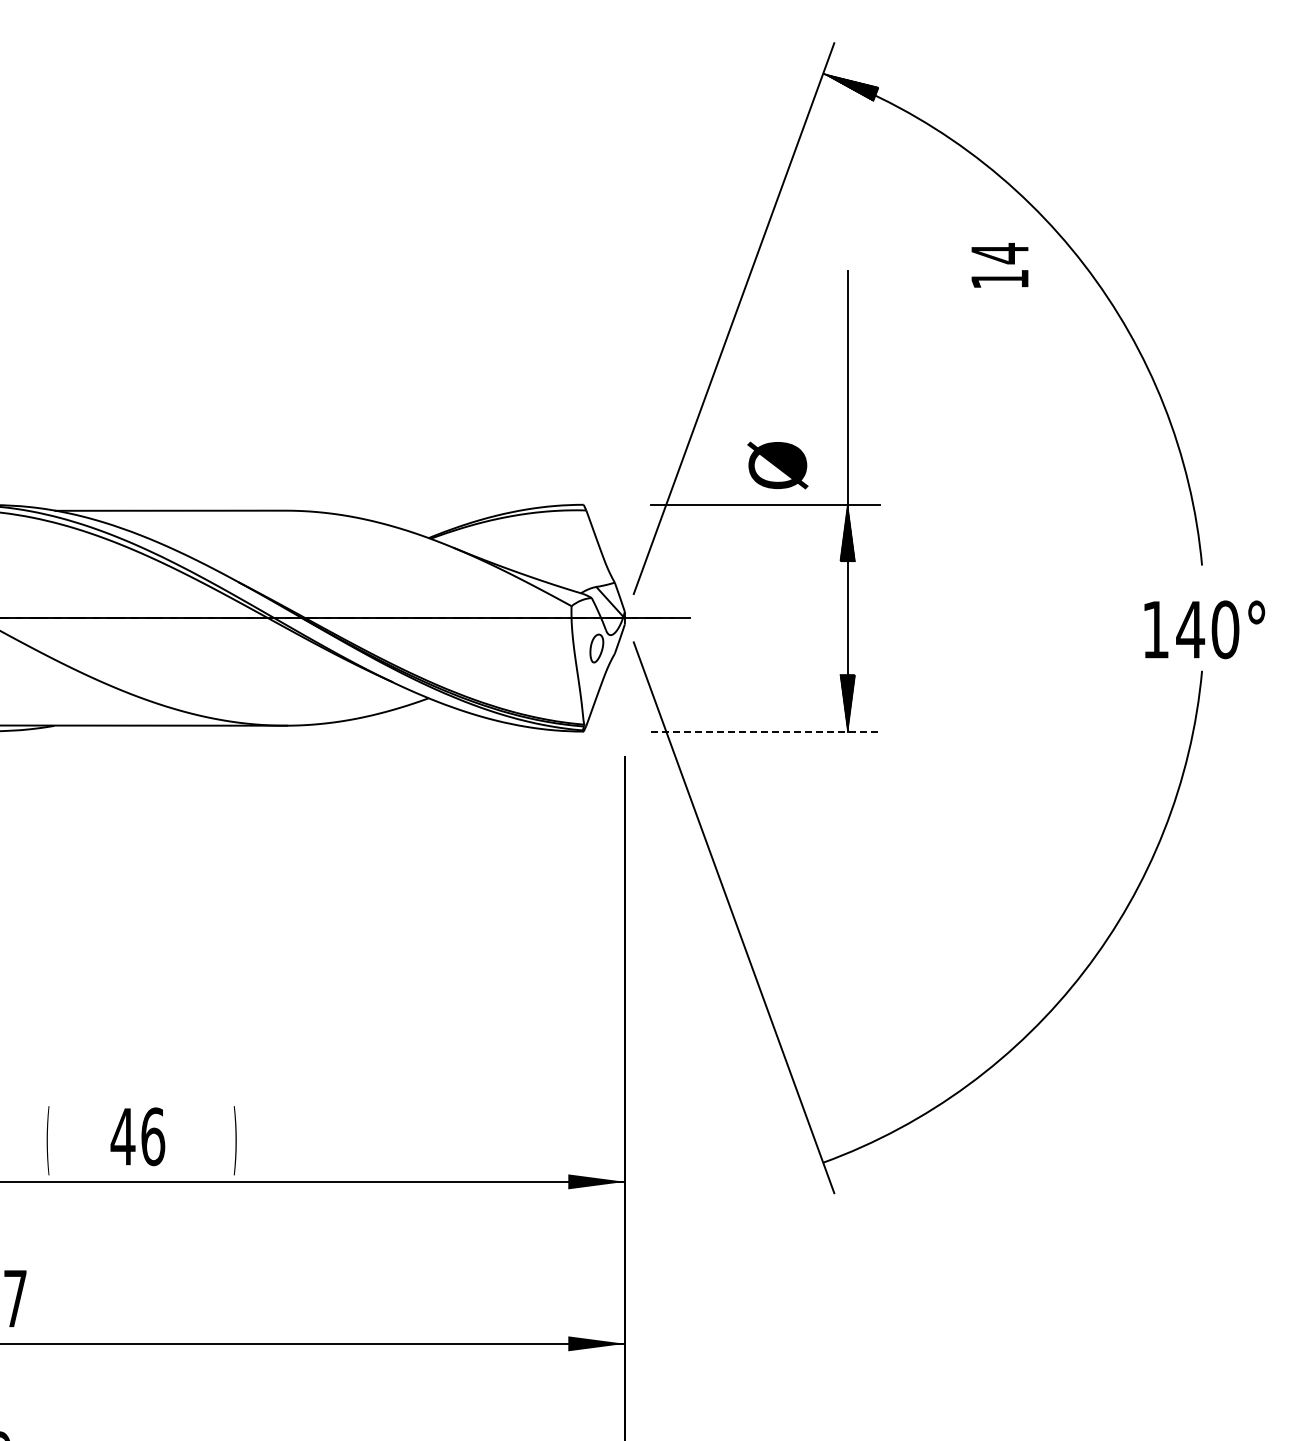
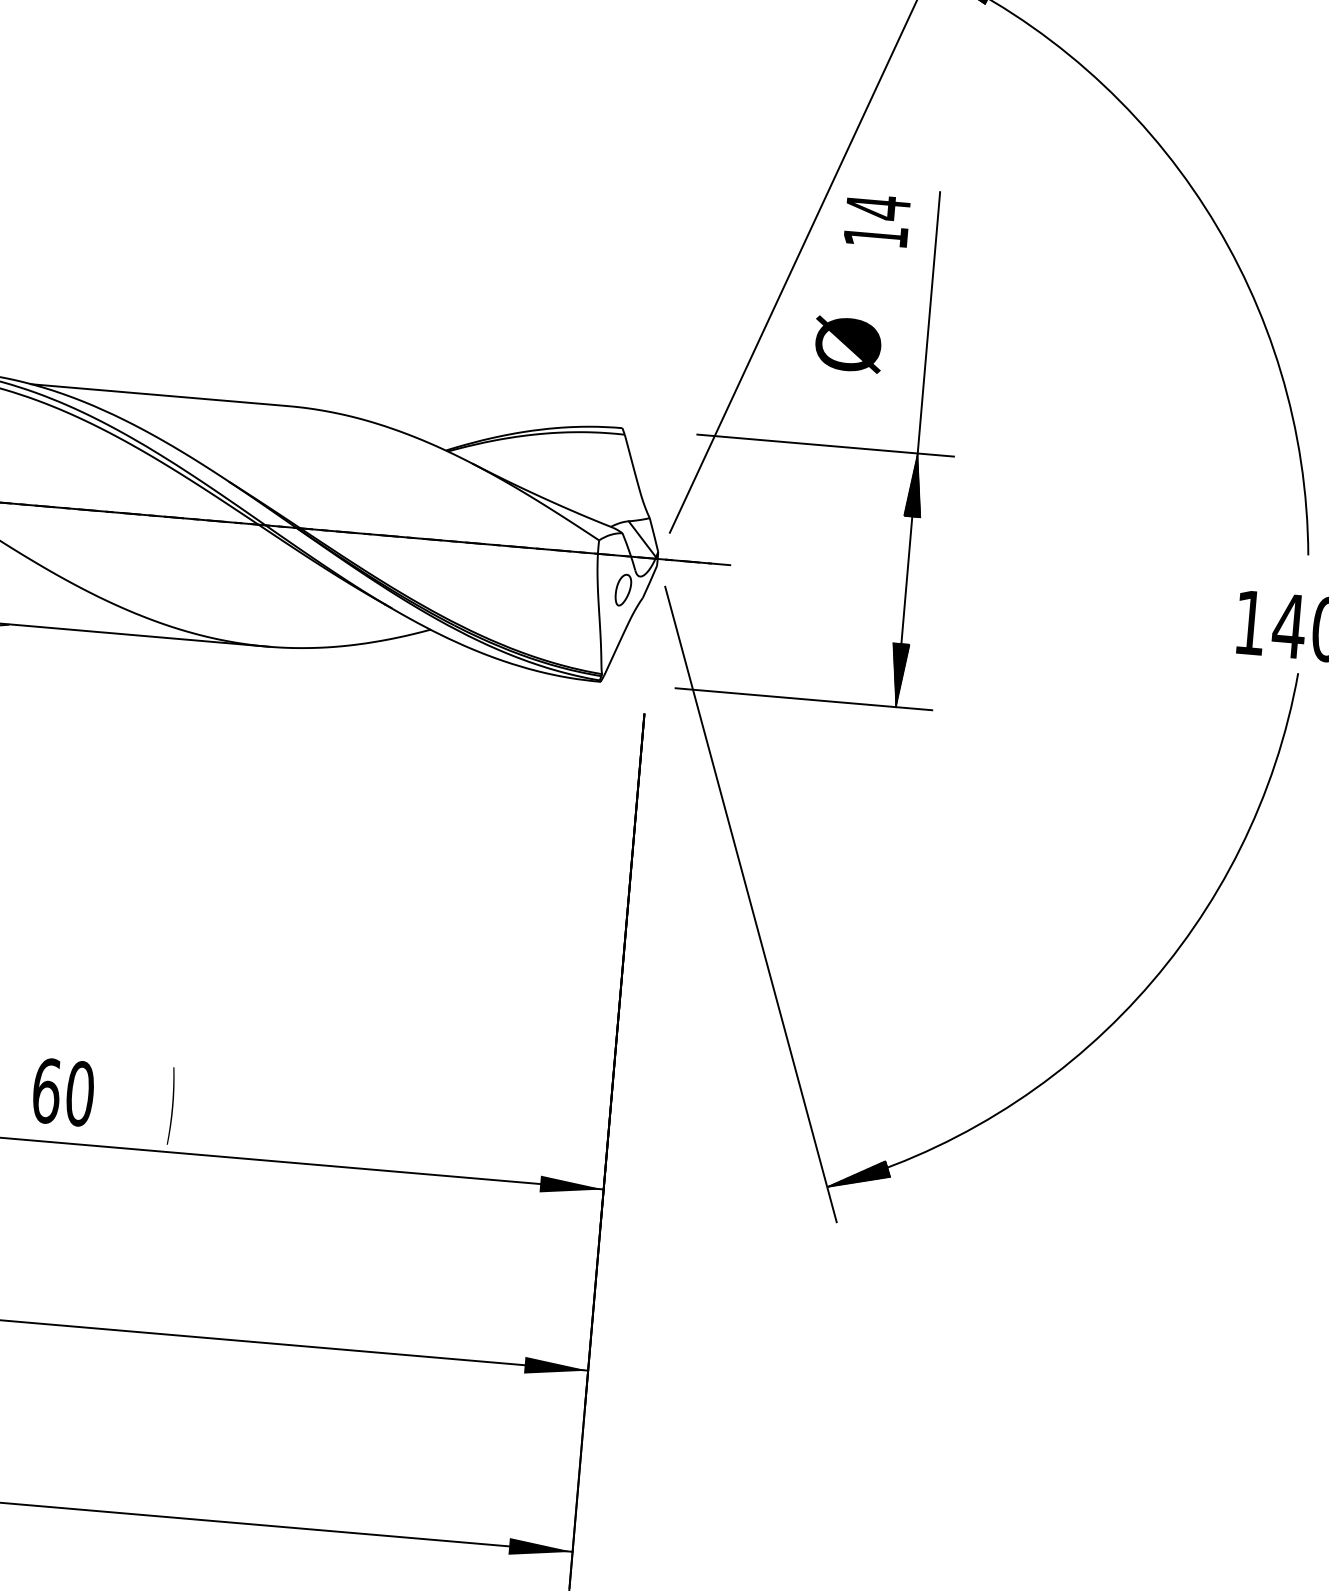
text: (999, 265) -> (876, 220), moved
text: (777, 465) -> (847, 344), moved
line: (765, 731) -> (804, 699), dashed -> solid
text: (137, 1136) -> (62, 1091), 46 -> 60
hatch: (850, 1148) -> (859, 1173), added

